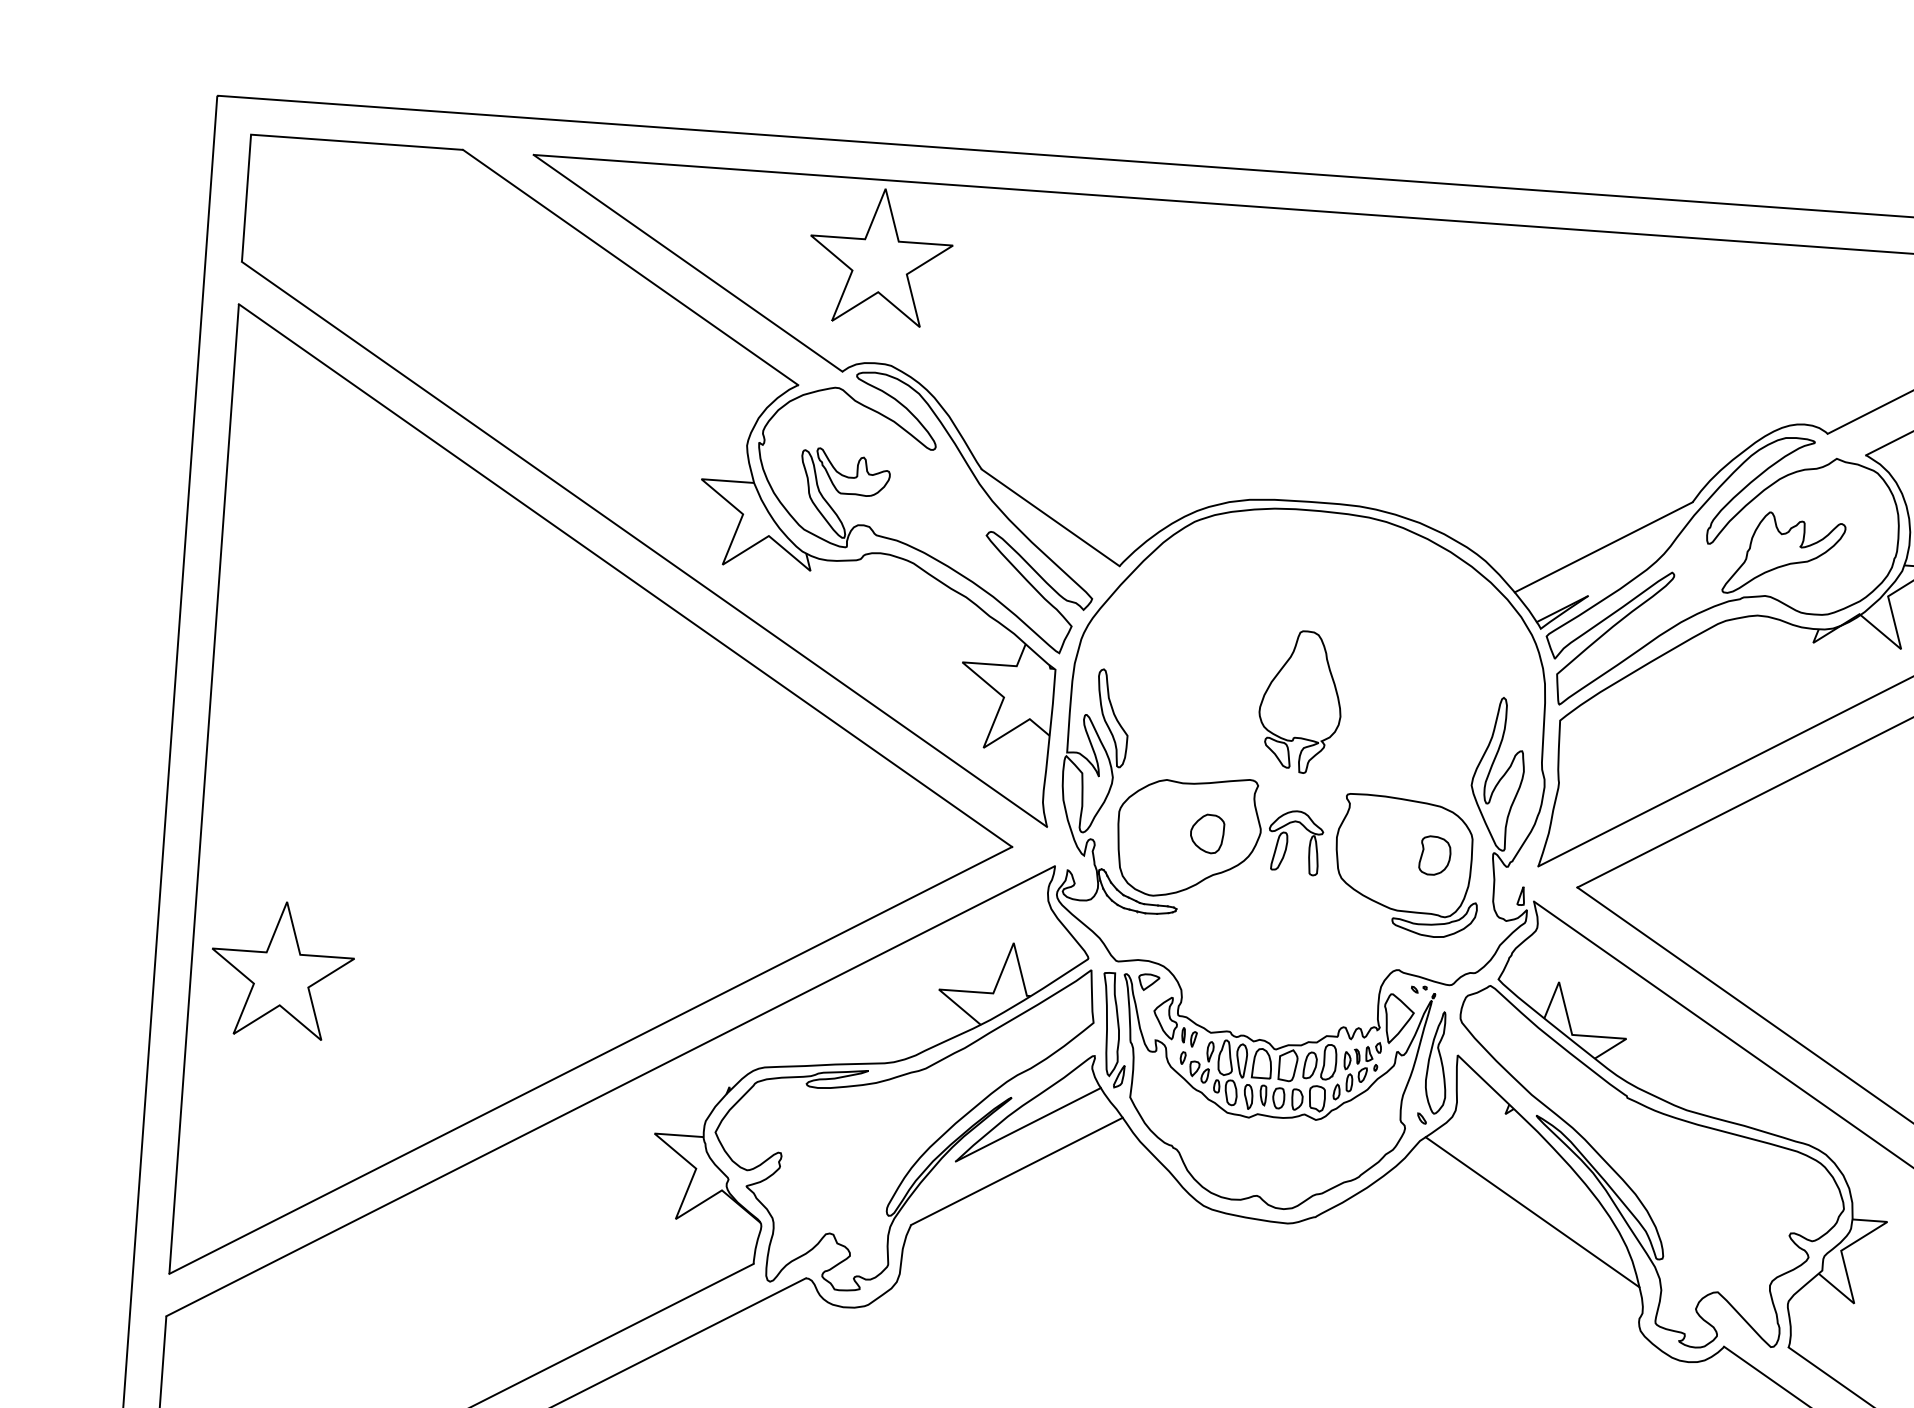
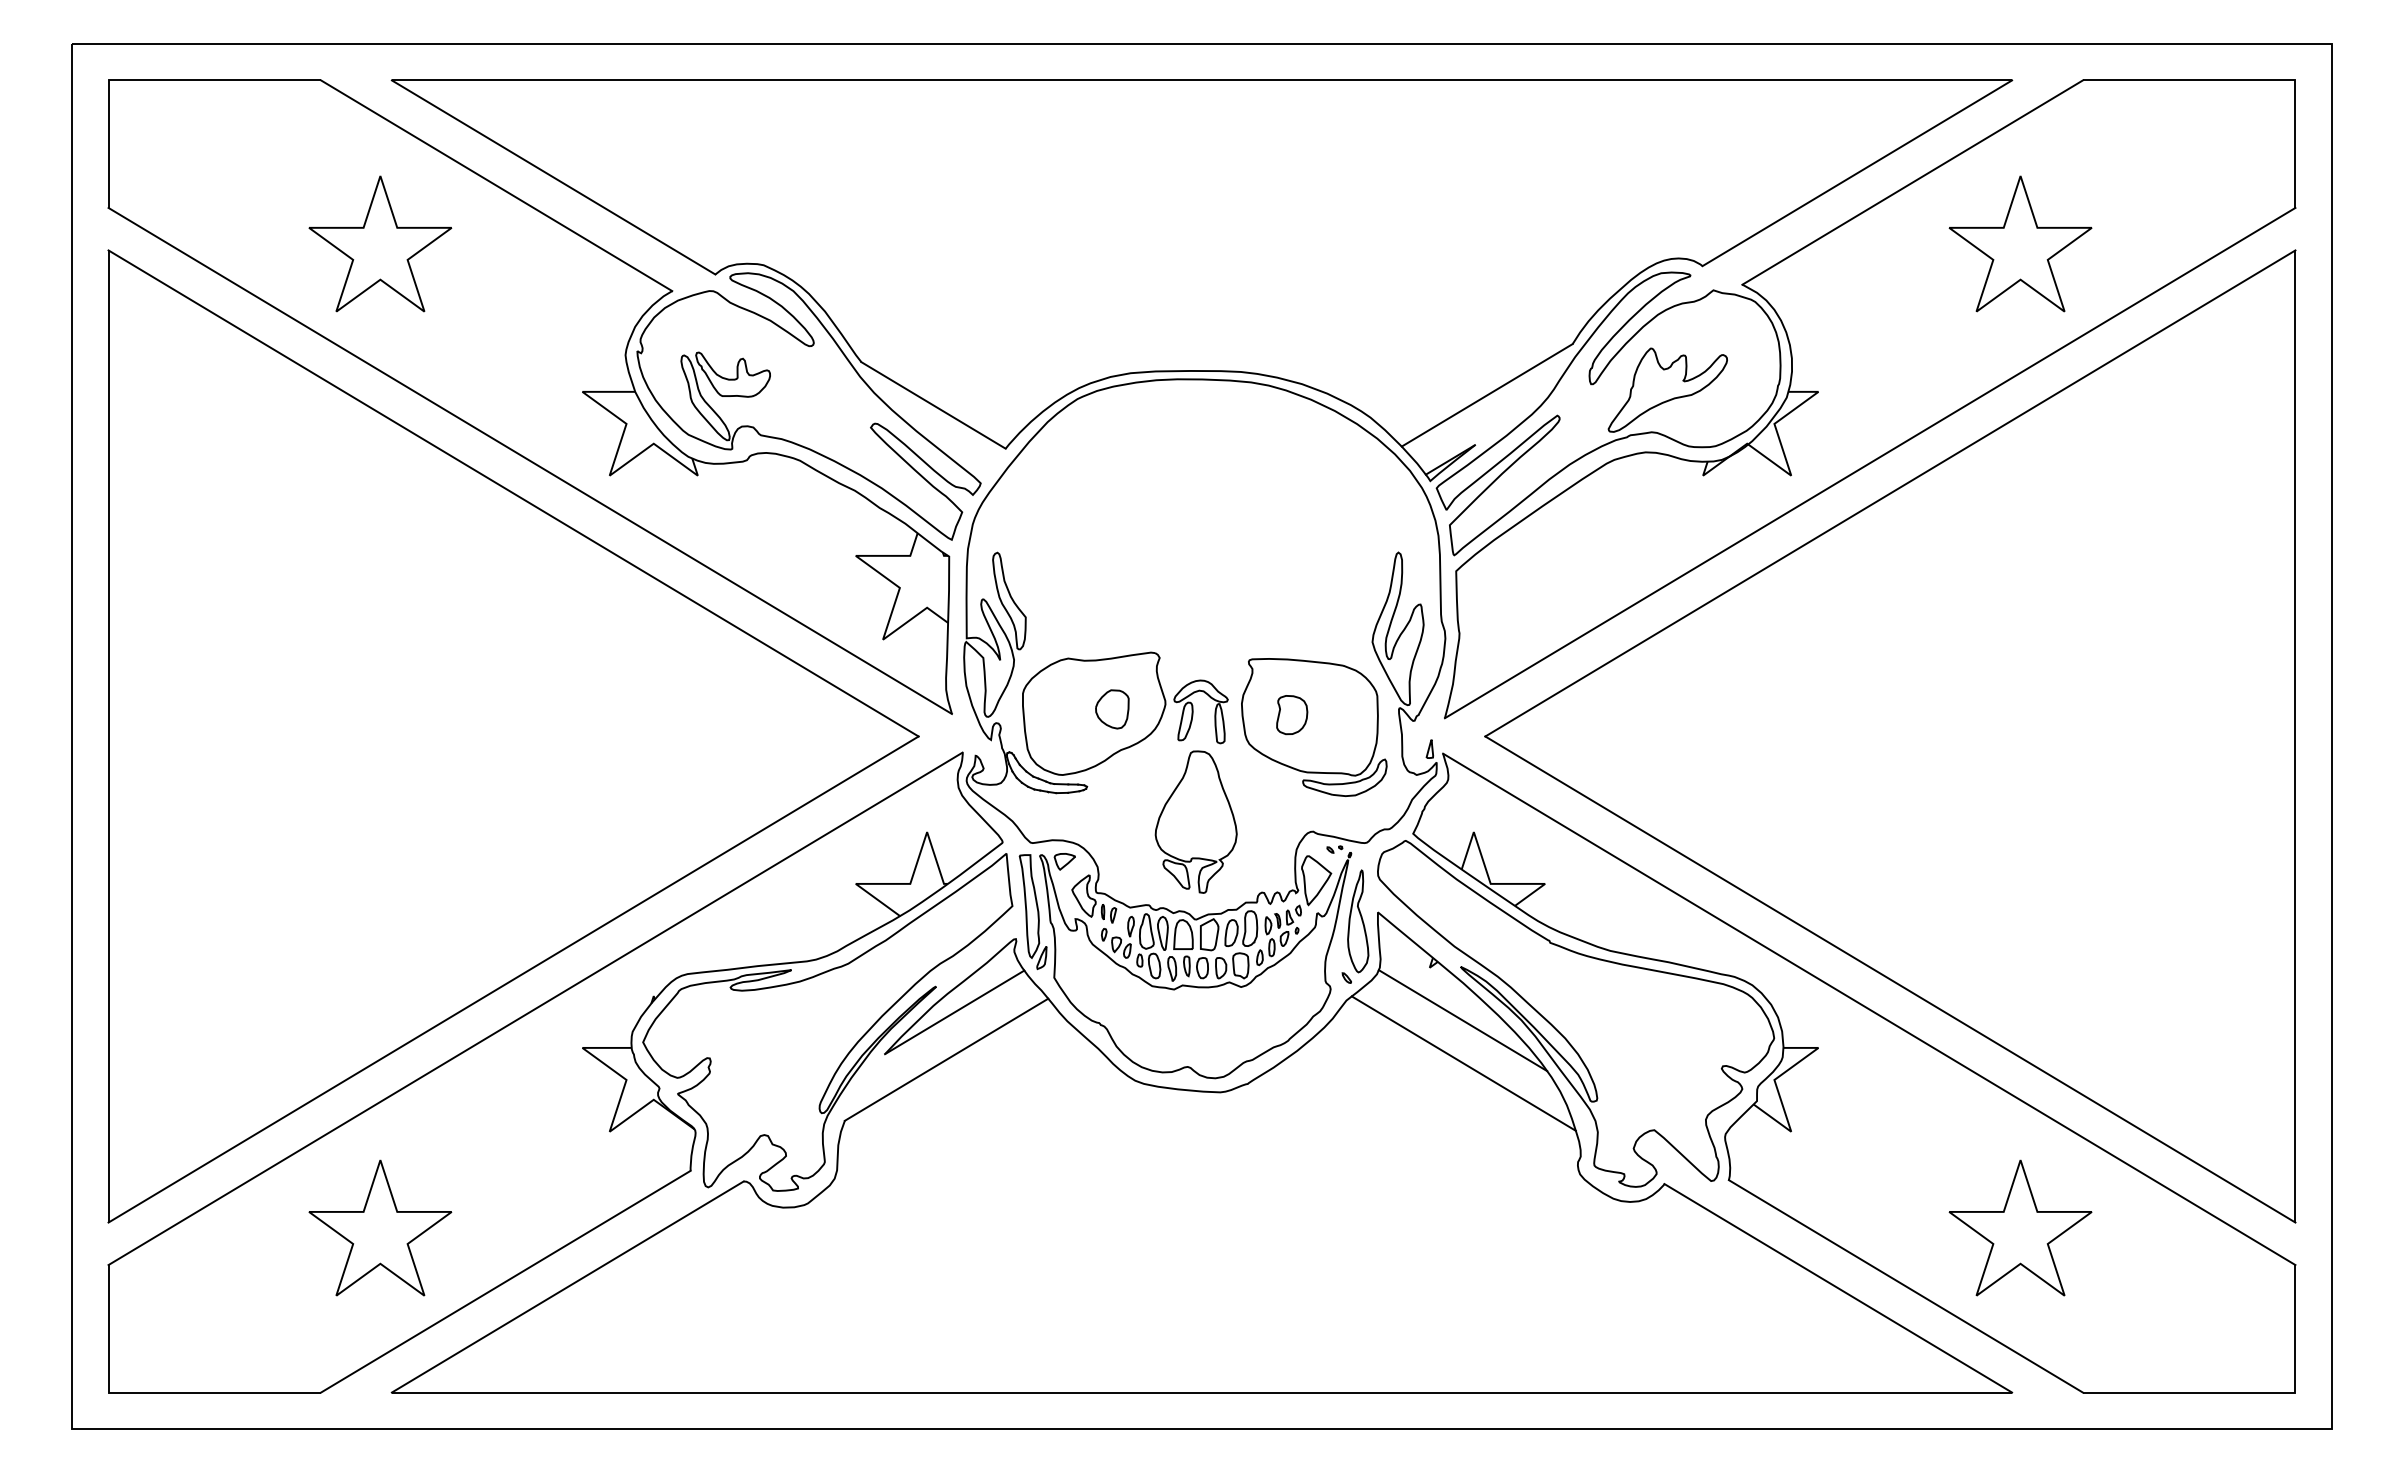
part: (880, 256) -> (380, 243), moved
part: (1300, 701) -> (1195, 821), moved
part: (1435, 856) -> (1292, 715), moved
part: (282, 969) -> (380, 1227), moved
line: (1534, 1169) -> (1462, 1020), added

